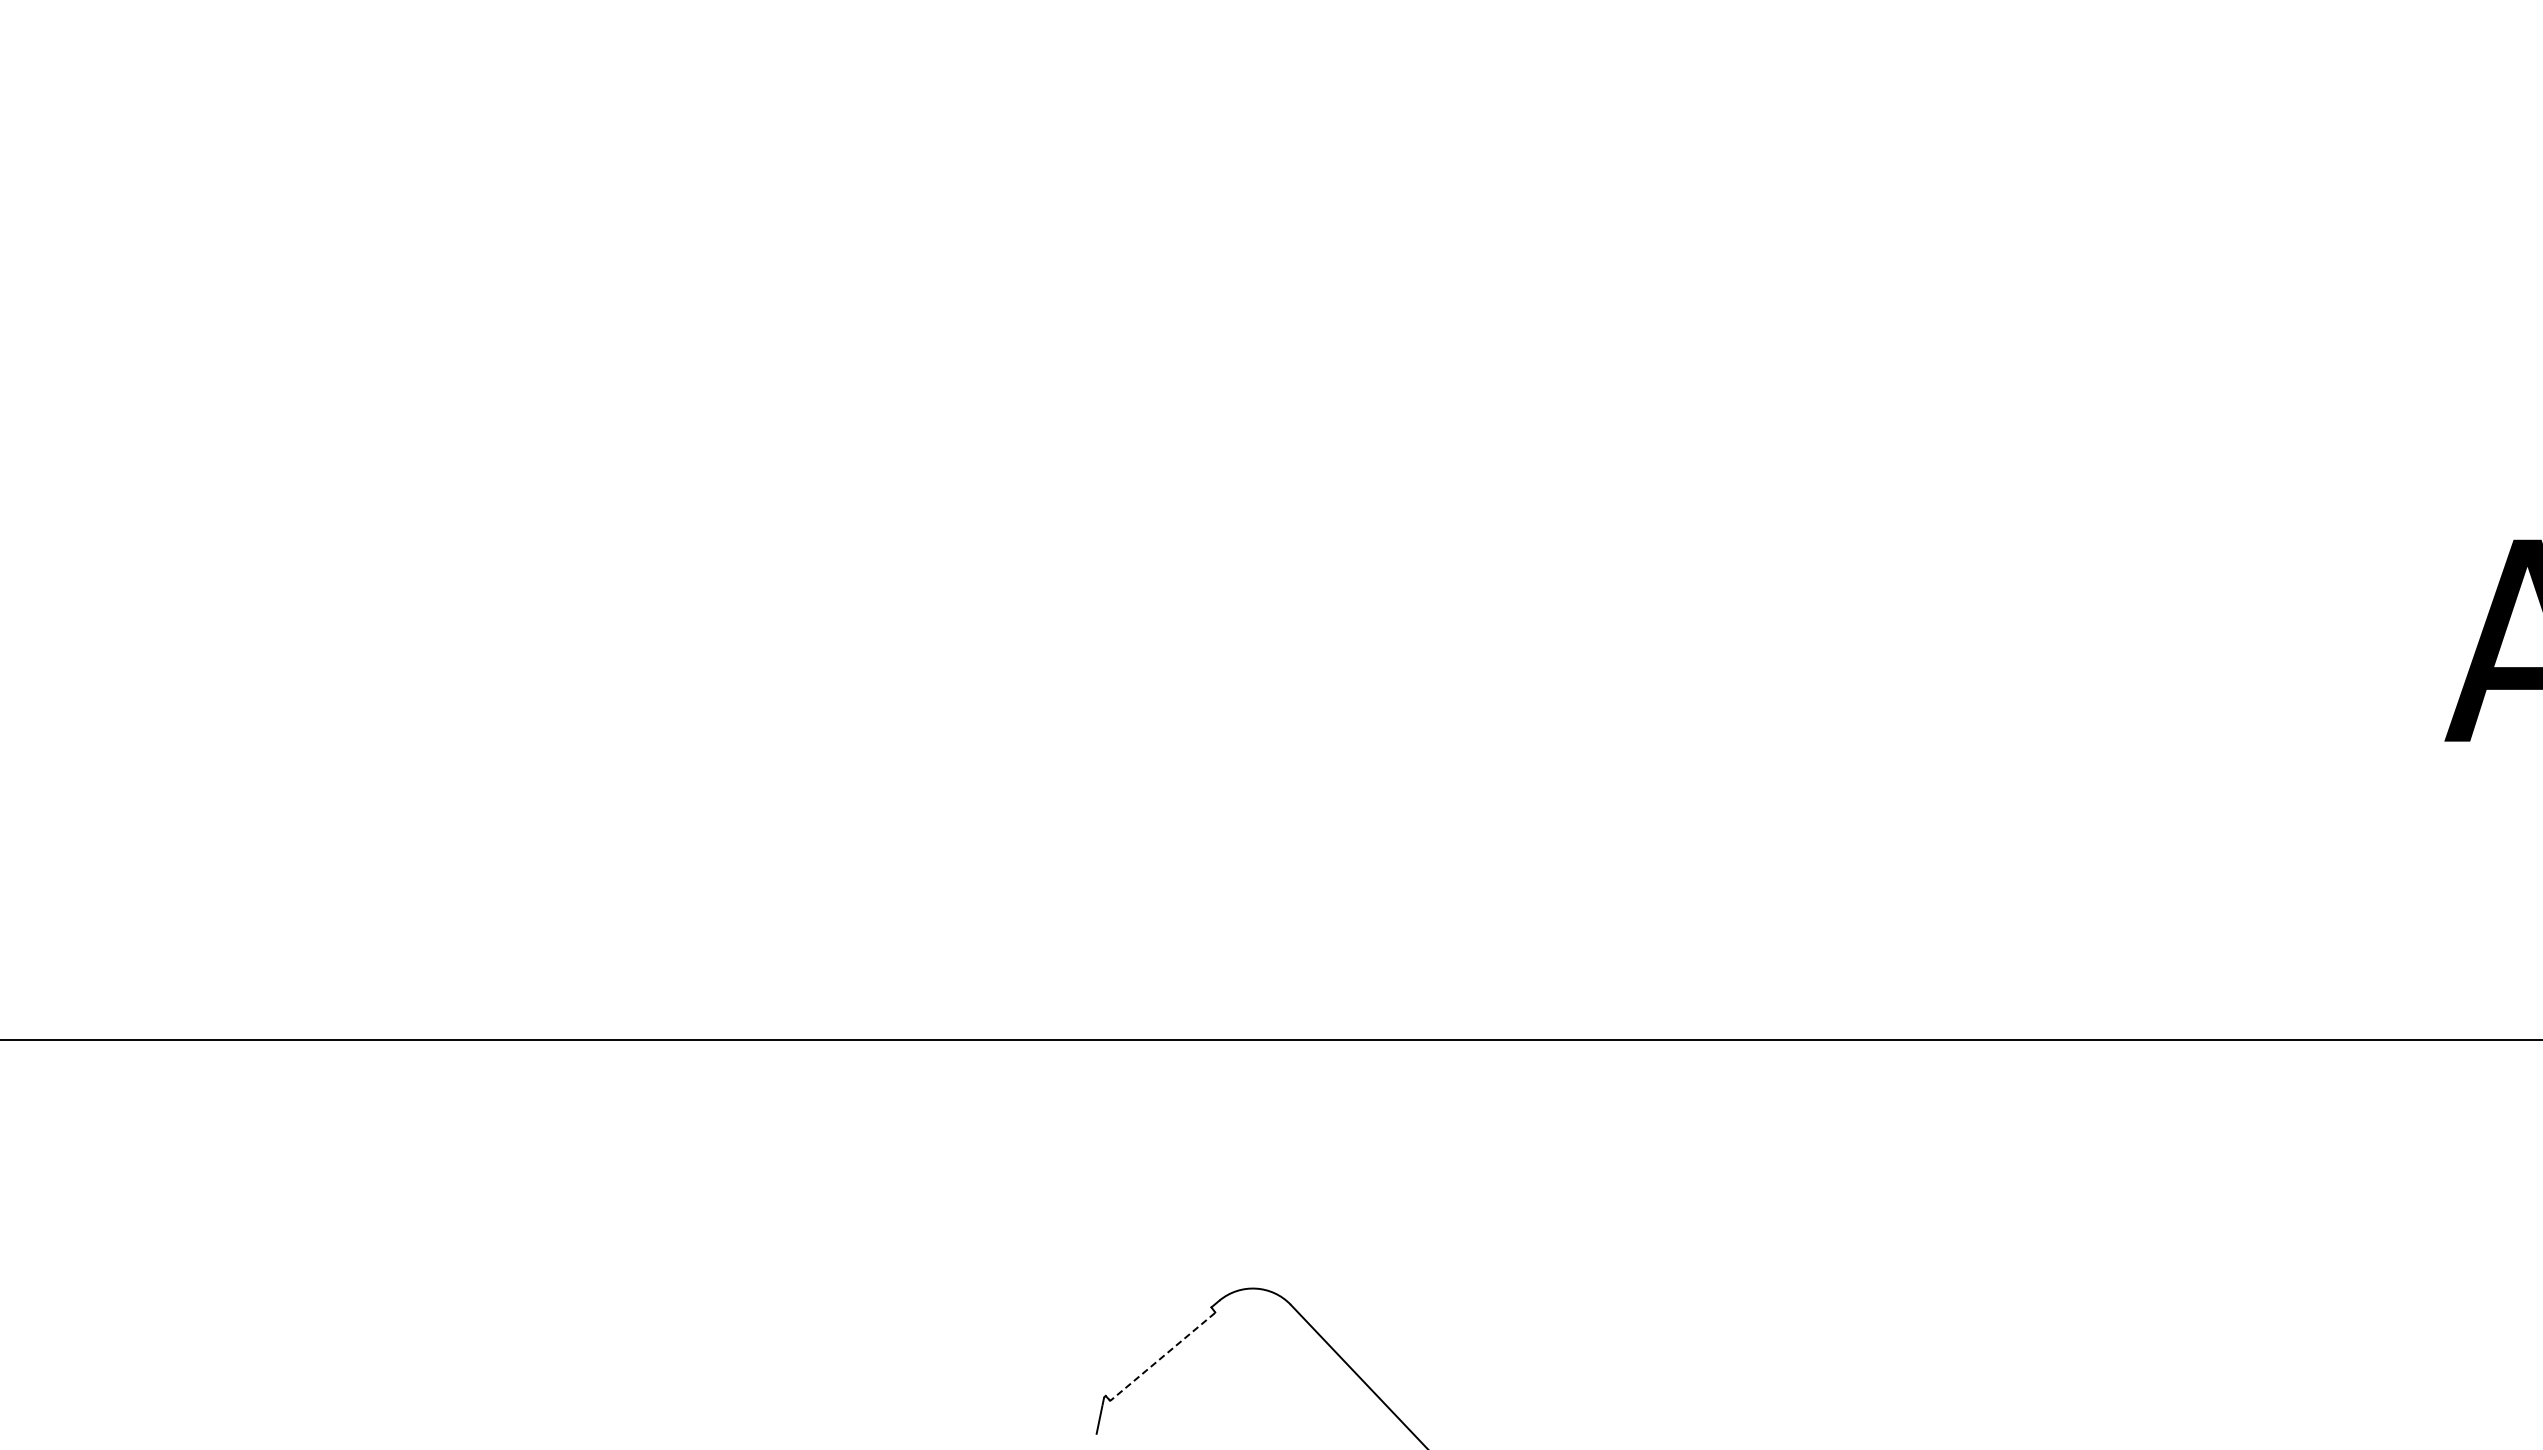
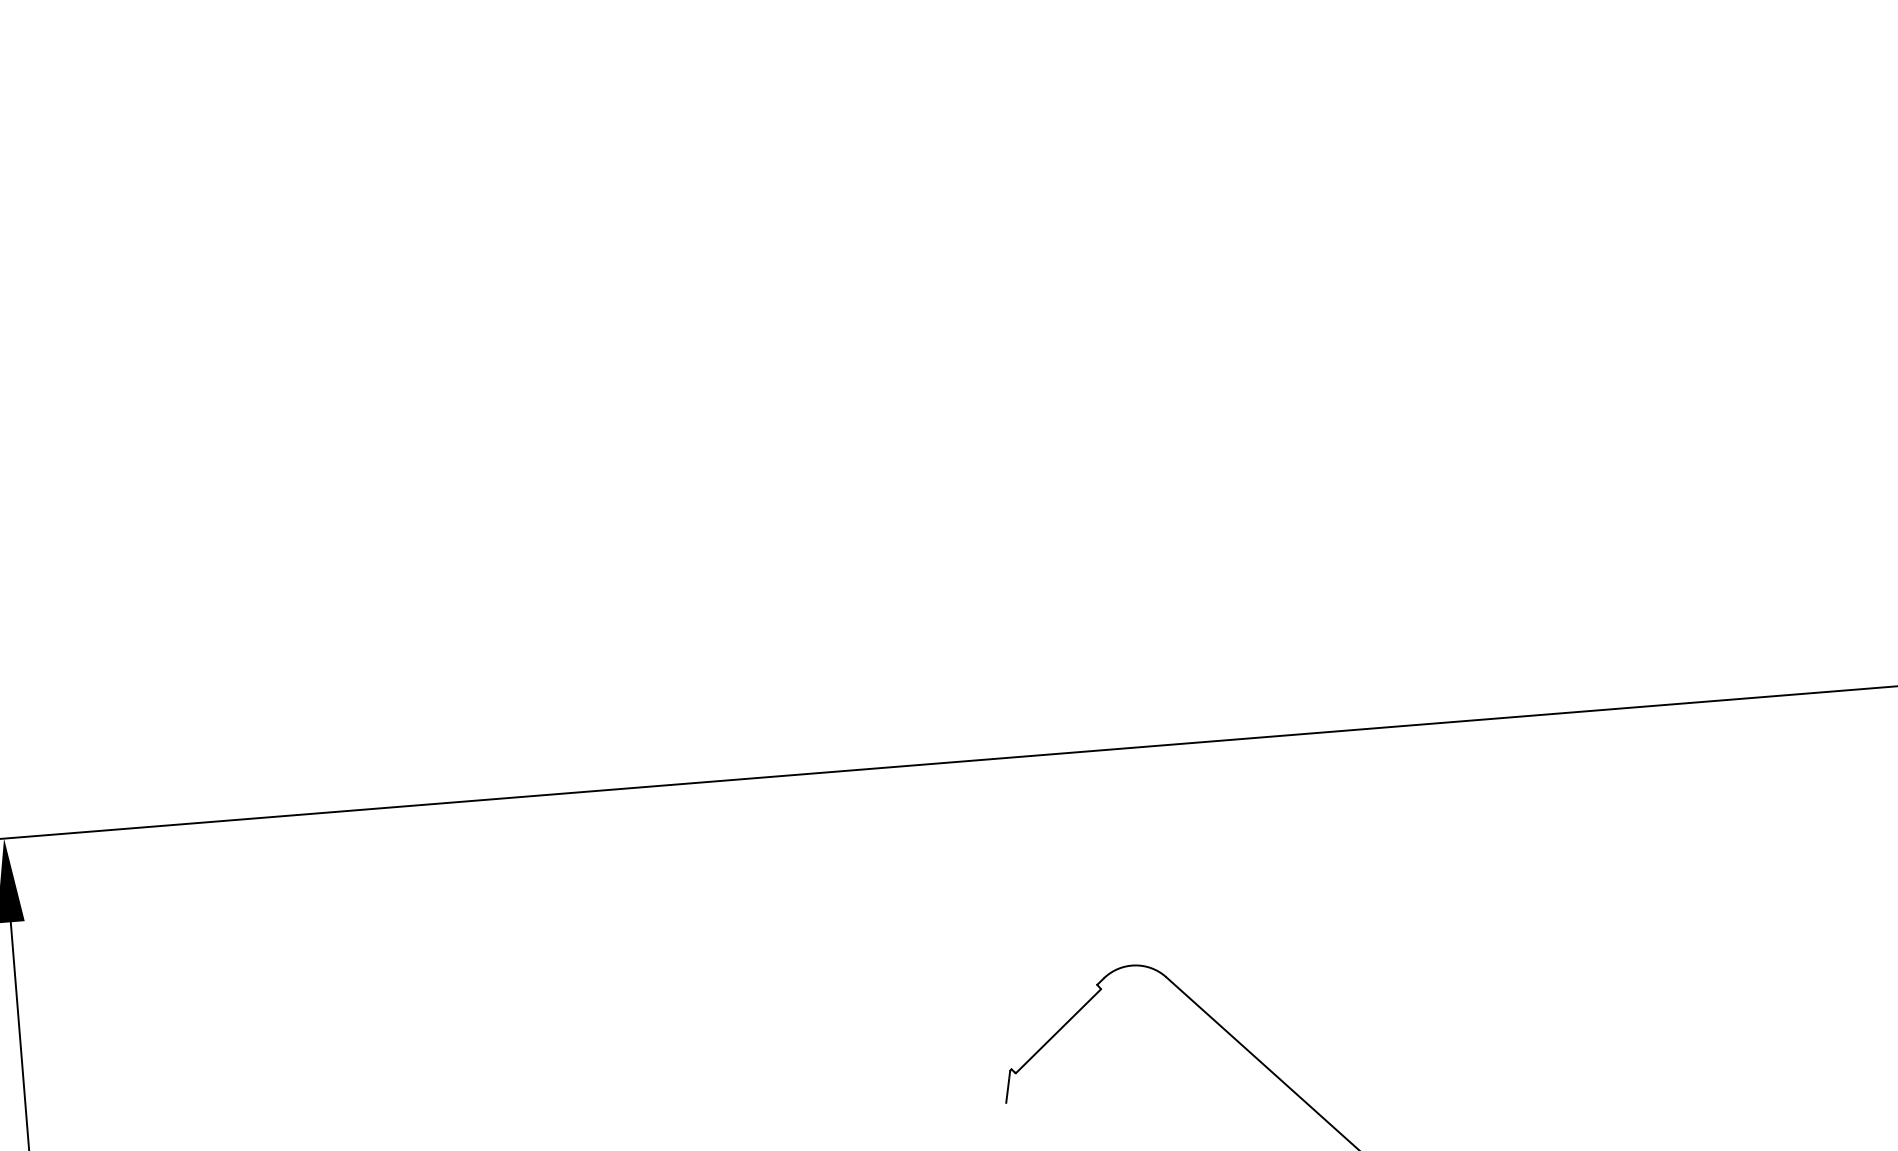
line: (1162, 1357) -> (1058, 1031), dashed -> solid

